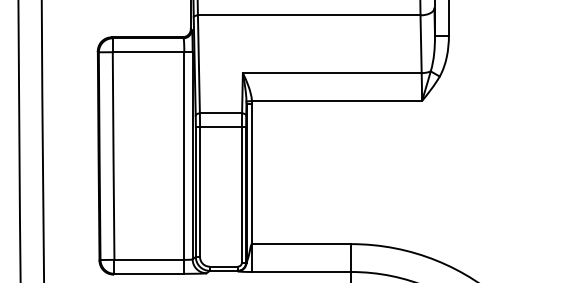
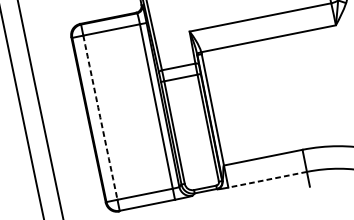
arc: (113, 156) -> (100, 118), solid -> dashed
line: (301, 271) -> (267, 179), solid -> dashed

